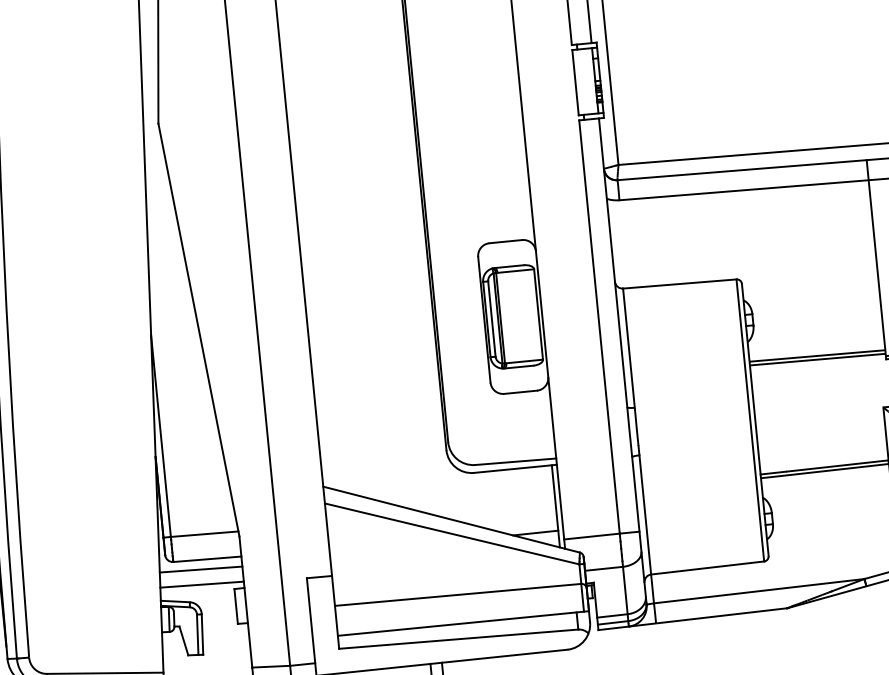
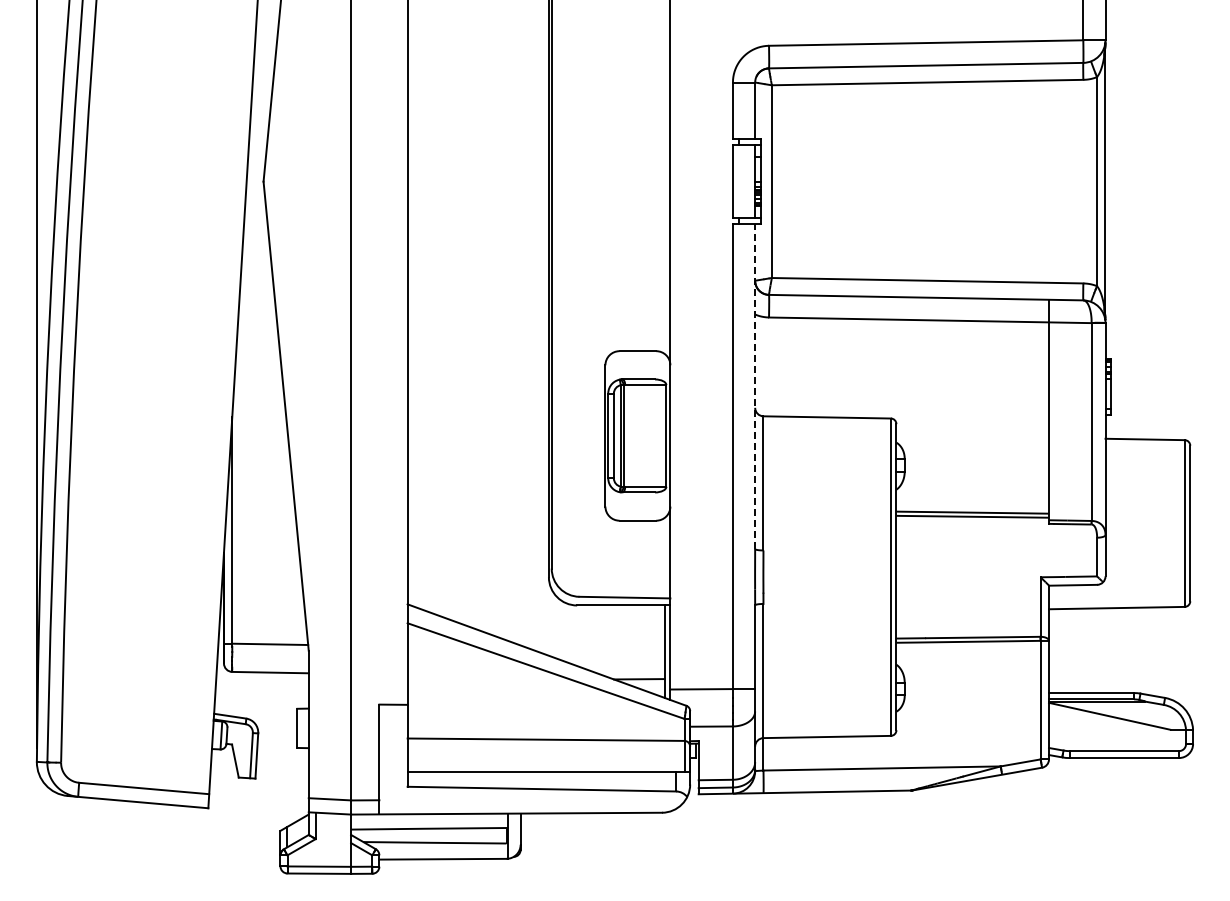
line: (613, 262) -> (755, 386), solid -> dashed
line: (201, 569) -> (262, 683), removed
line: (201, 584) -> (261, 700), removed

